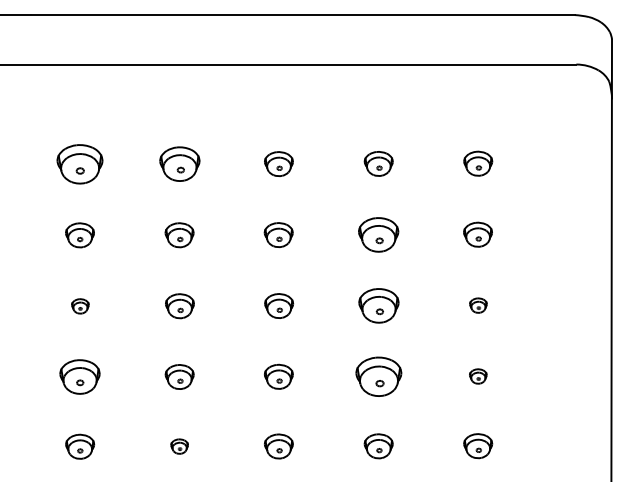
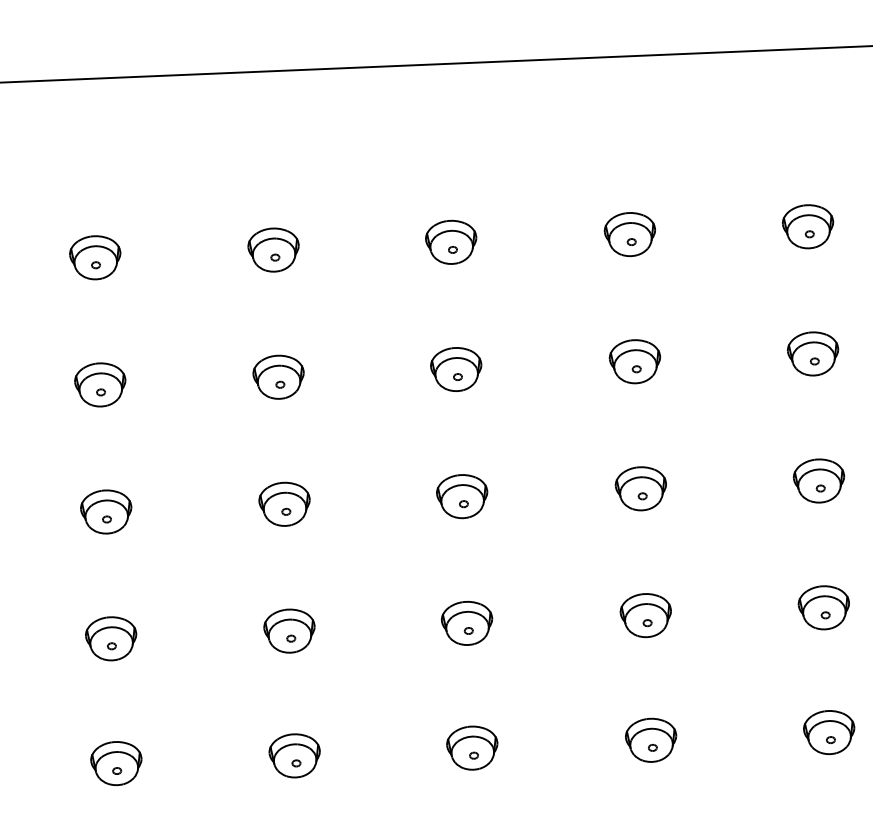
part: (80, 164) -> (95, 257), size x0.62
part: (179, 164) -> (273, 250), size x0.71
part: (378, 234) -> (634, 360), size x0.71
part: (378, 305) -> (640, 488), size x0.71
part: (478, 305) -> (819, 480), size x1.67
part: (80, 306) -> (106, 512), size x1.67
part: (378, 376) -> (645, 615), size x0.62
part: (478, 376) -> (824, 607), size x1.67
part: (80, 377) -> (111, 639), size x0.71
part: (179, 446) -> (294, 755), size x1.67

